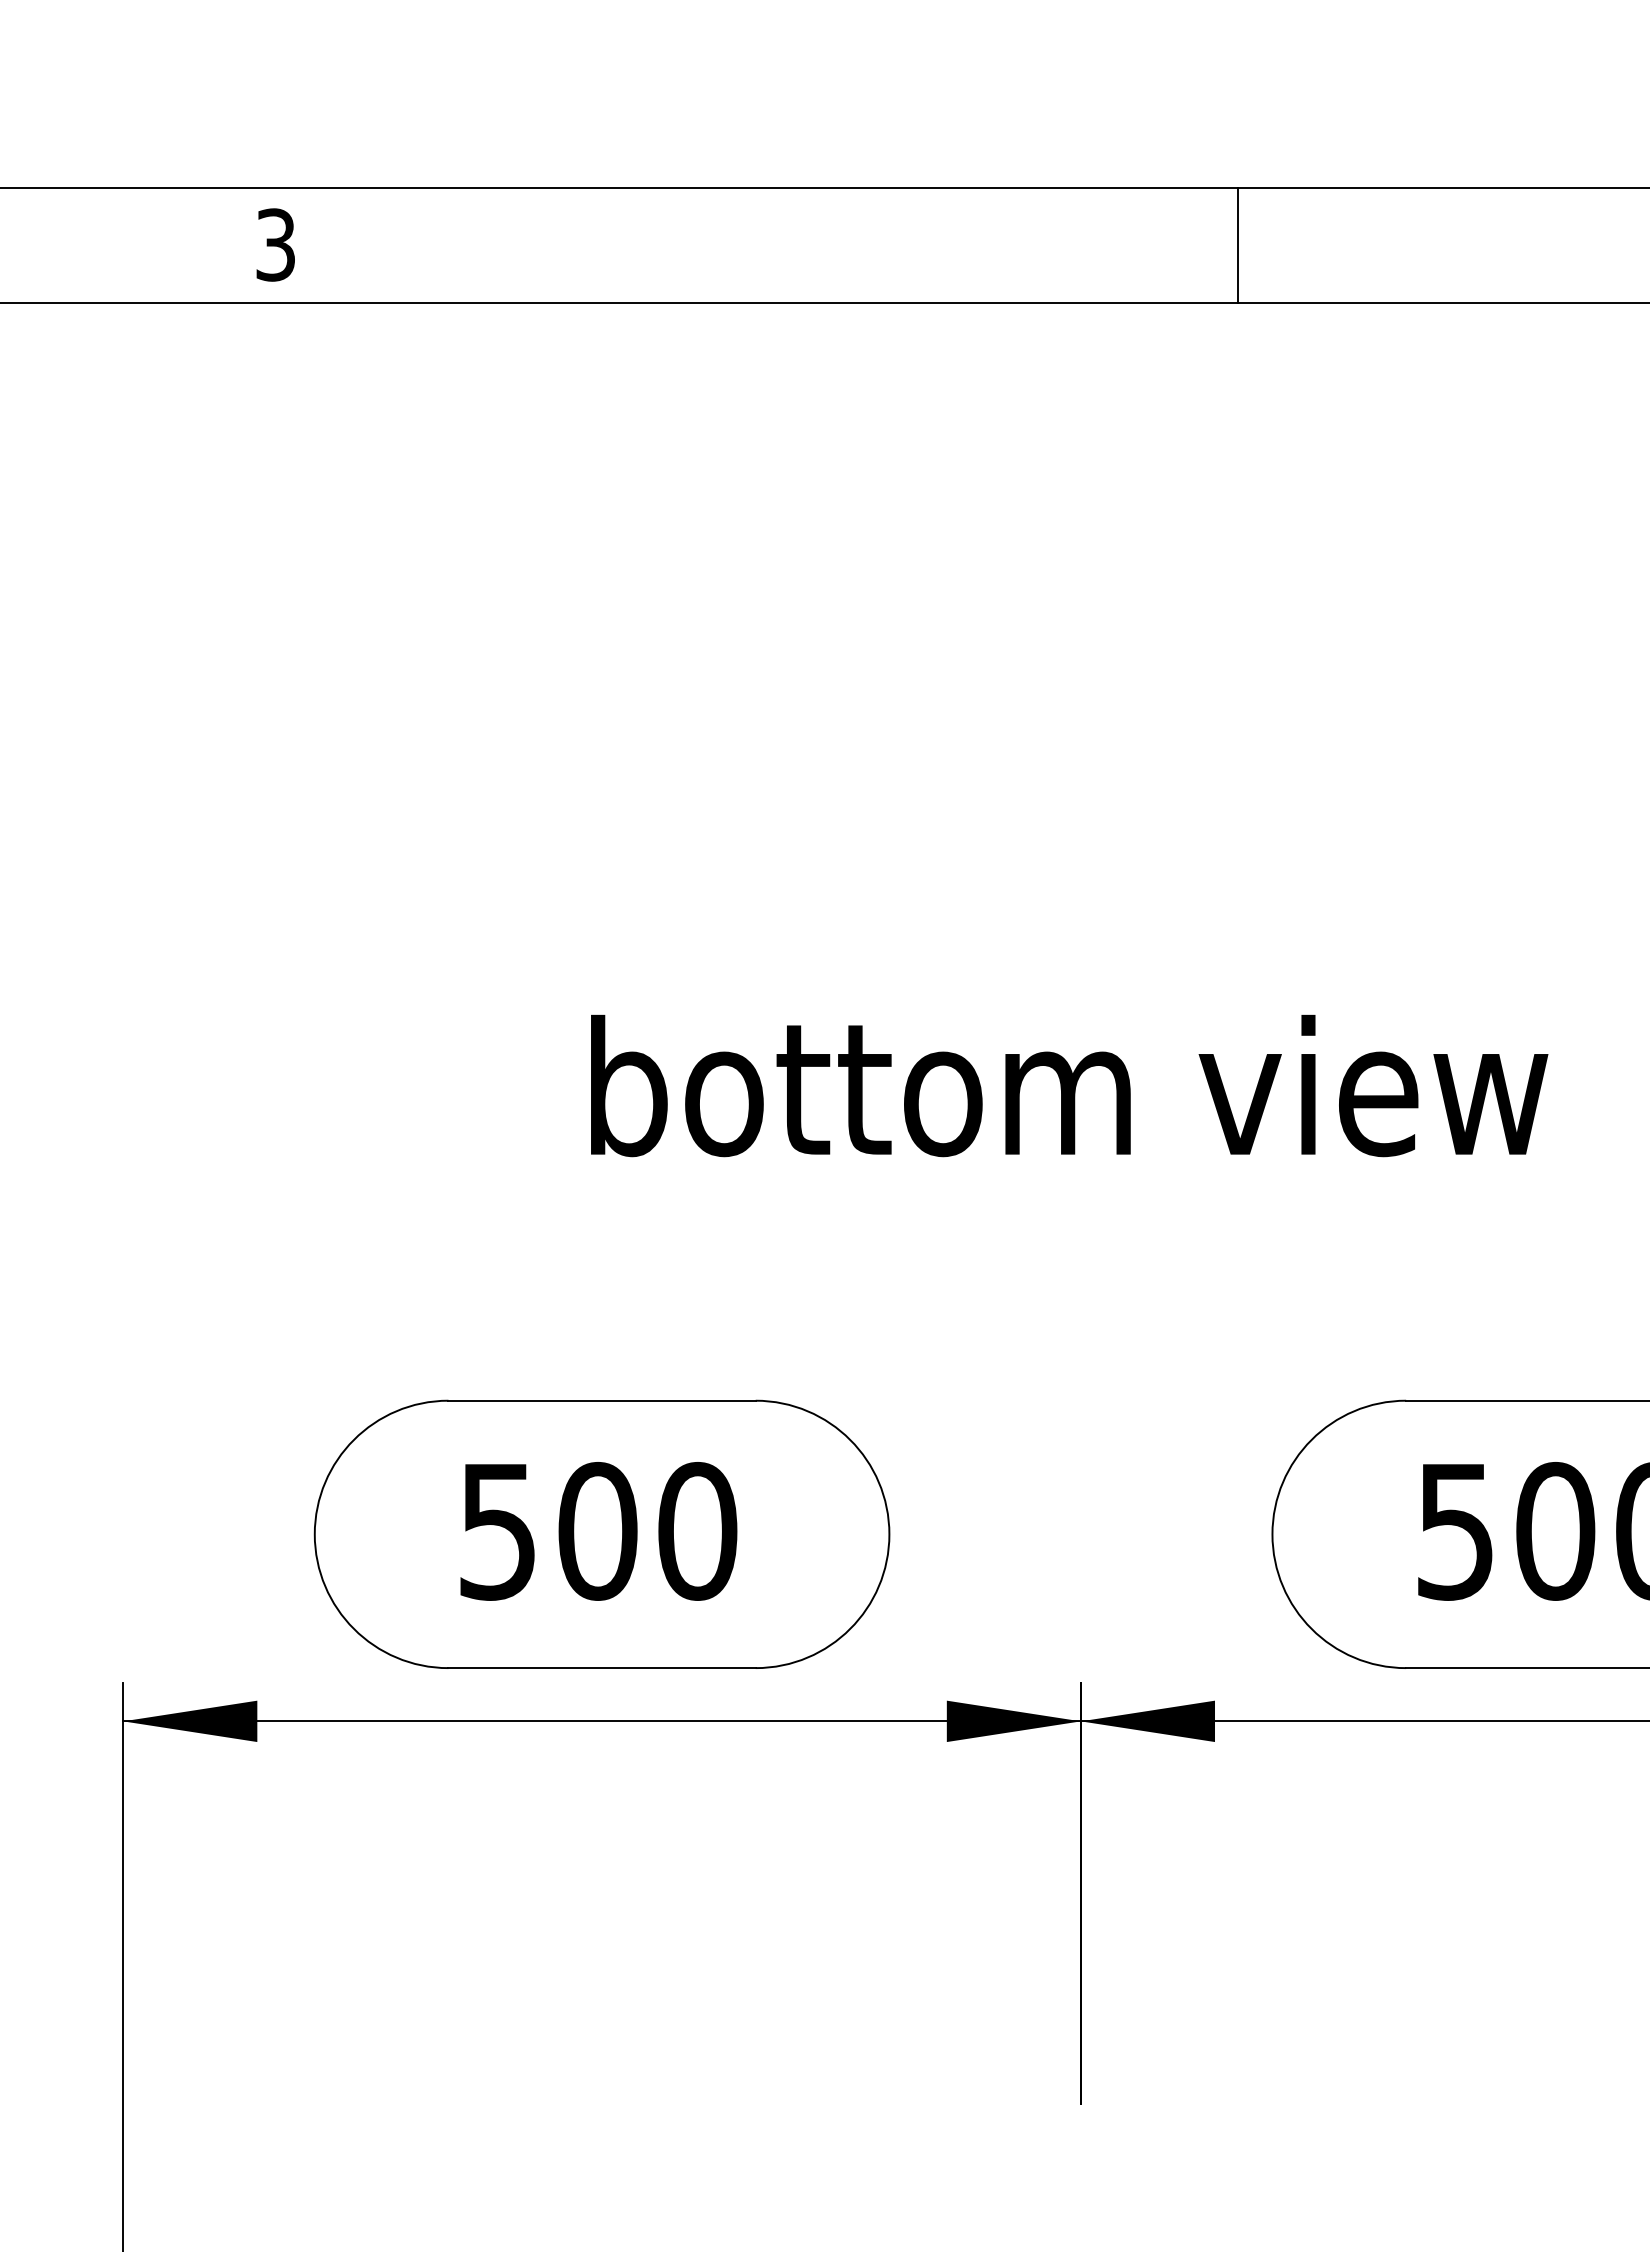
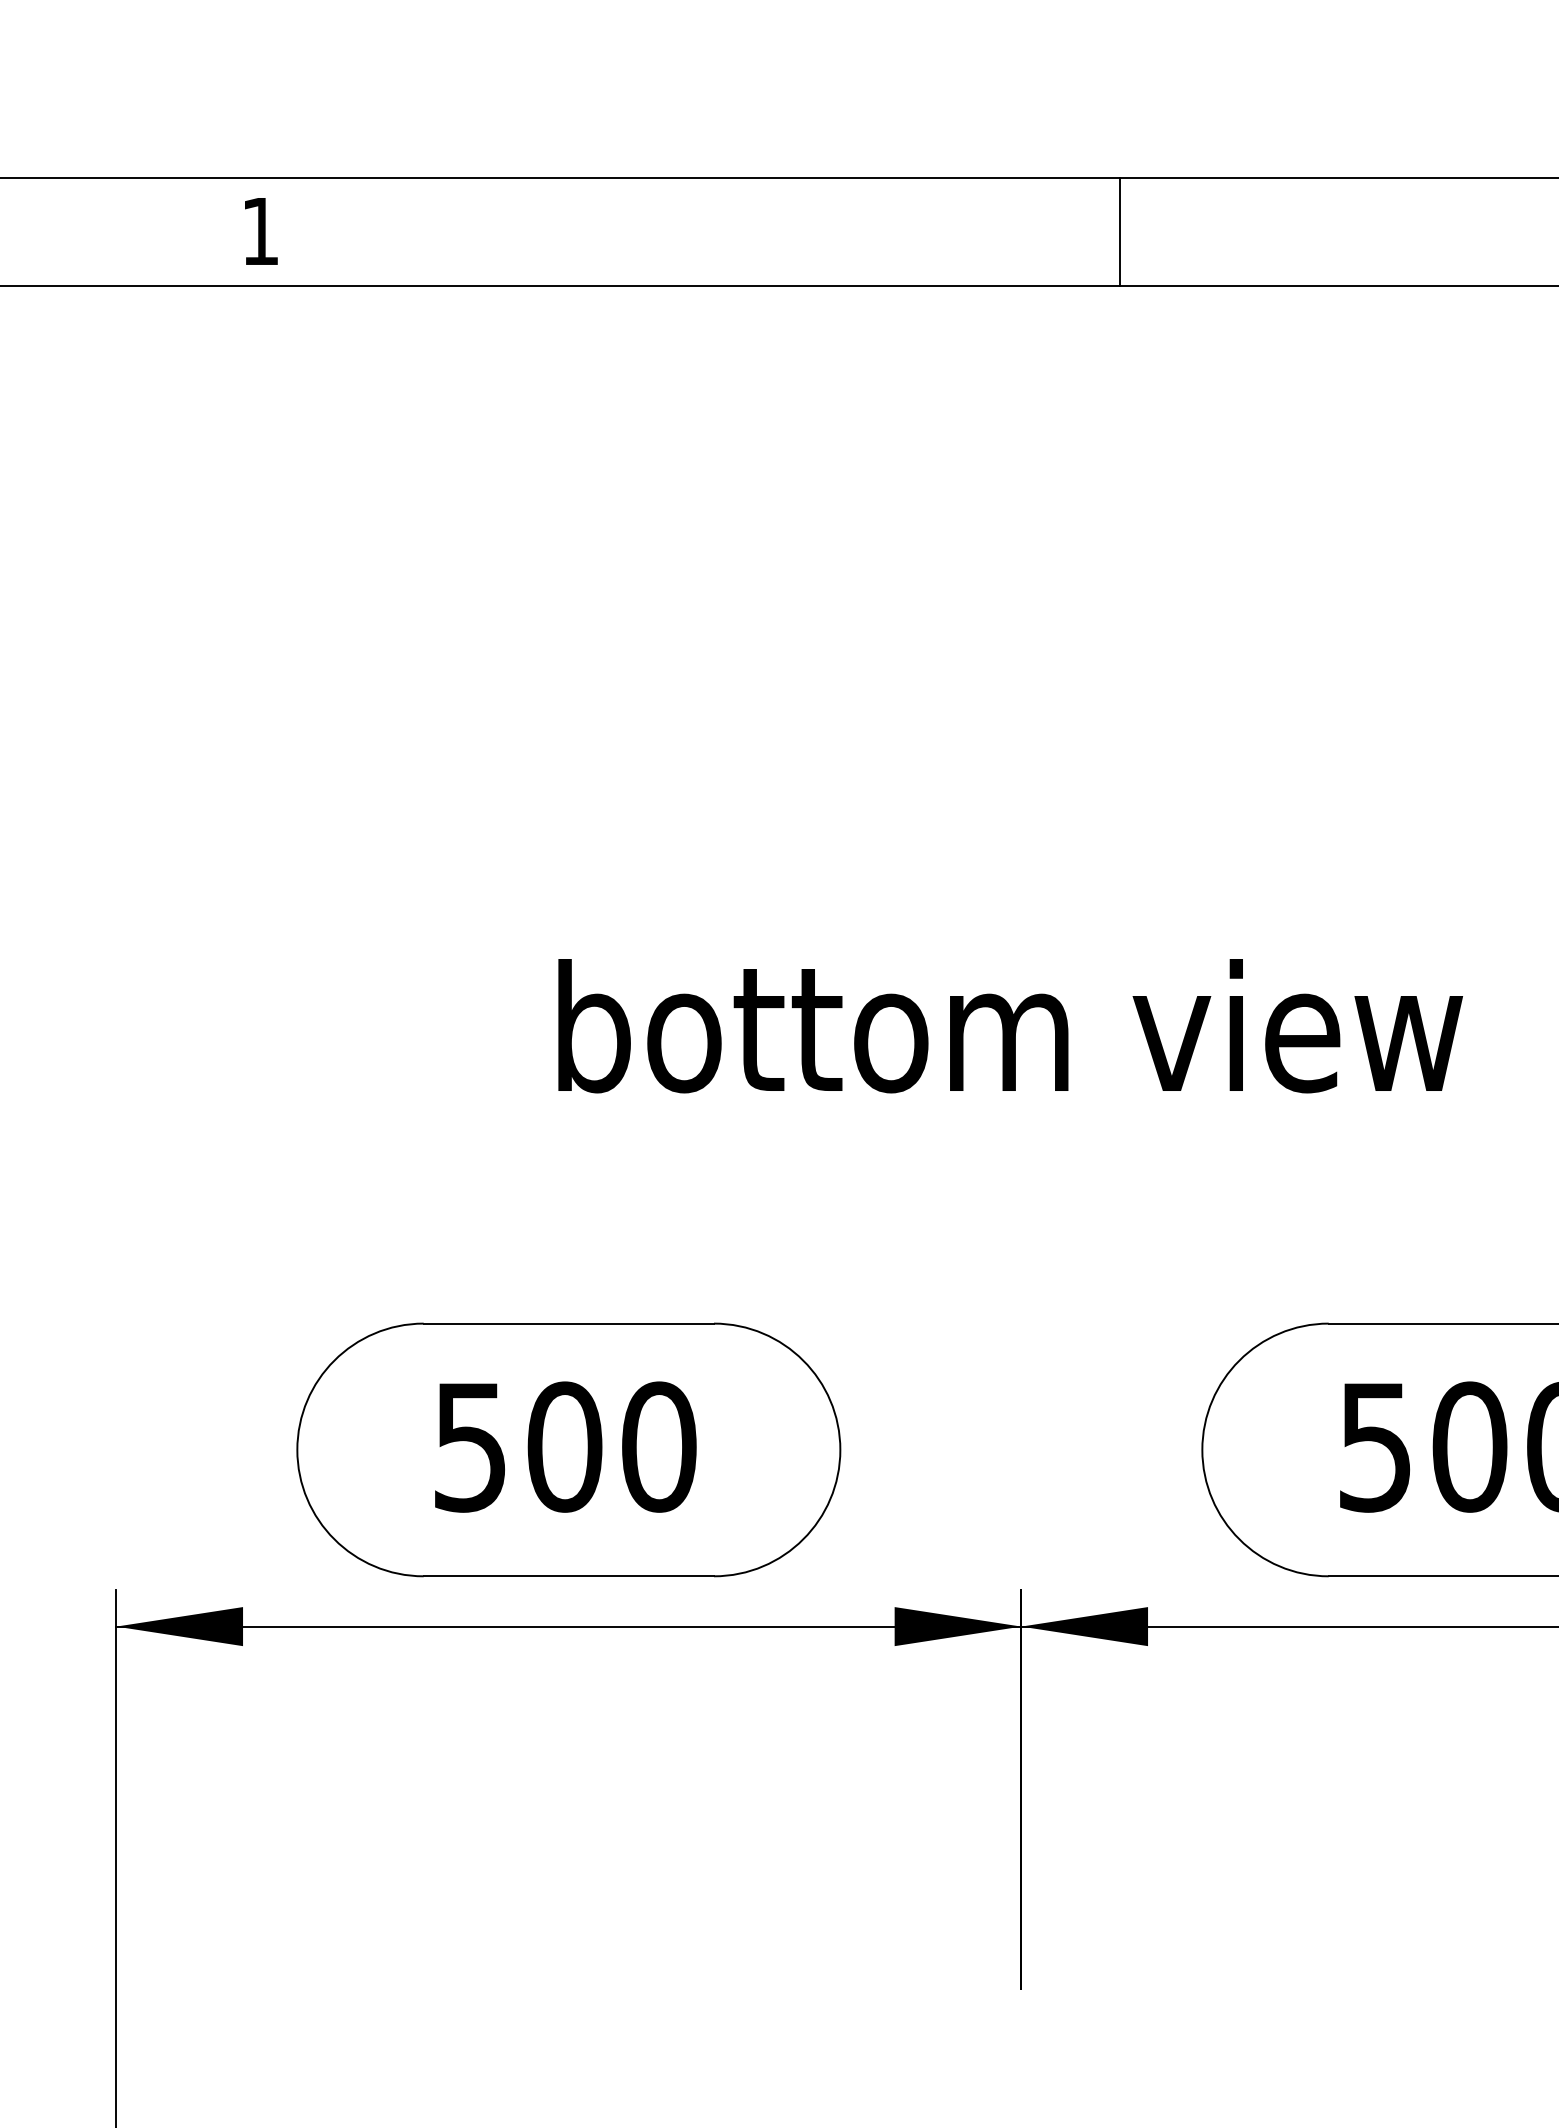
text: (275, 244) -> (260, 230), 3 -> 1
line: (1238, 244) -> (1120, 230), moved

